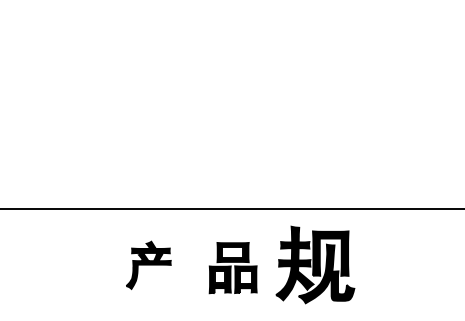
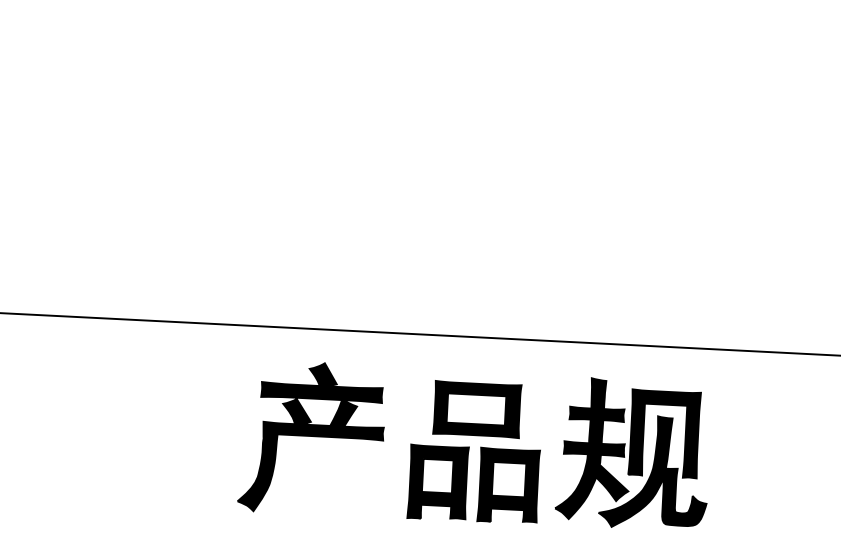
part: (148, 265) -> (312, 438), size x1.67
part: (232, 267) -> (473, 450), size x1.43

